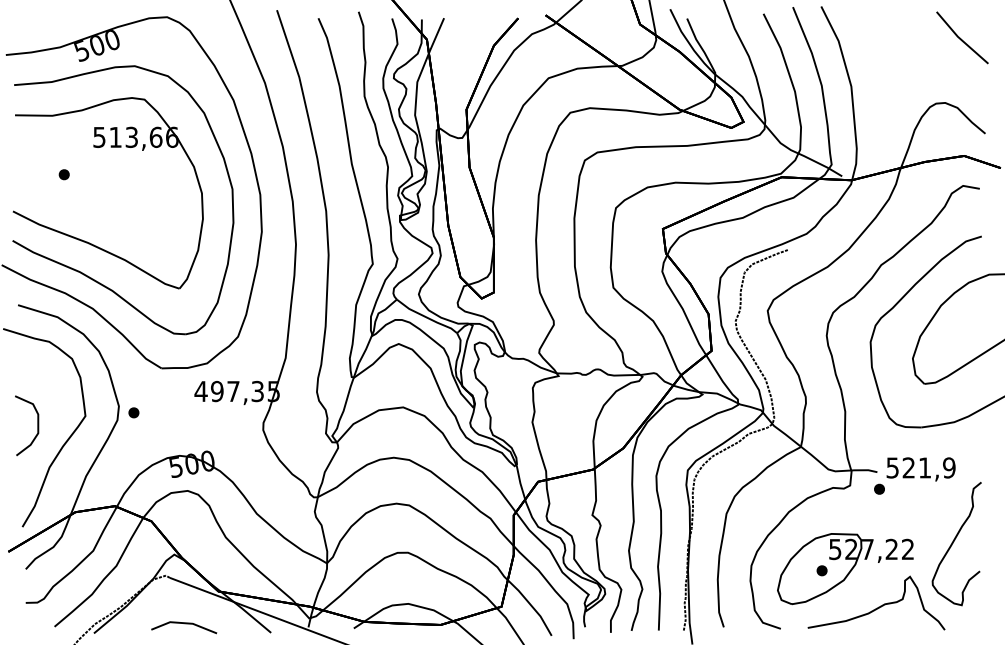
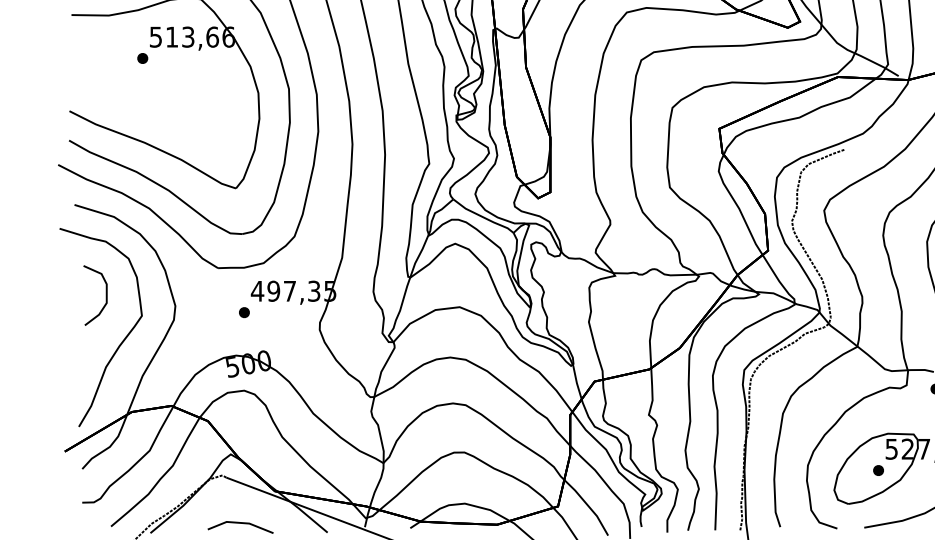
part: (63, 174) -> (141, 58), moved
part: (133, 412) -> (243, 312), moved
curve: (37, 425) -> (105, 295), moved

